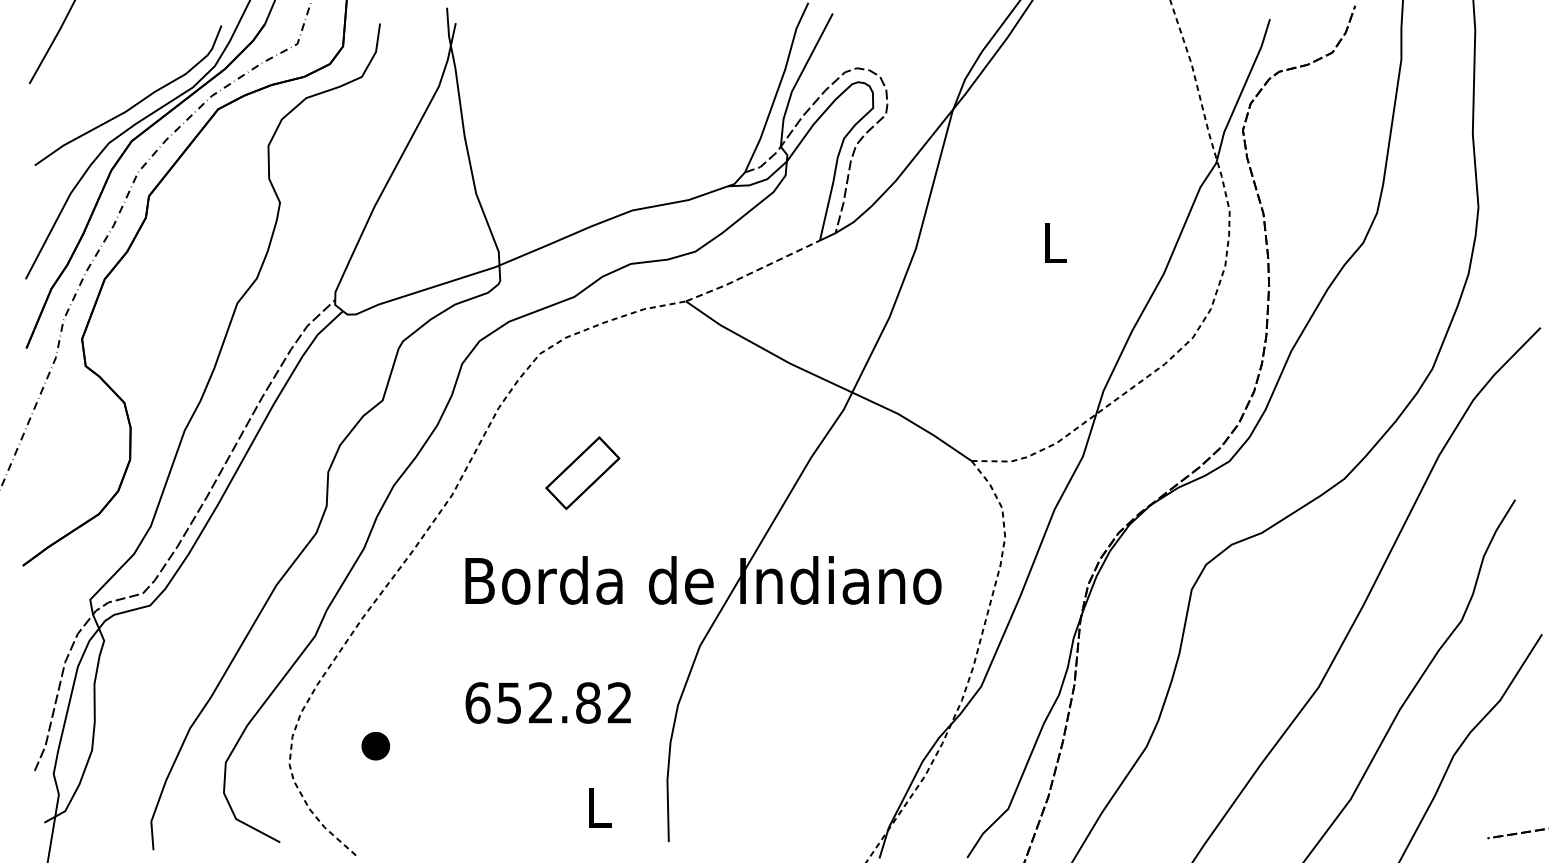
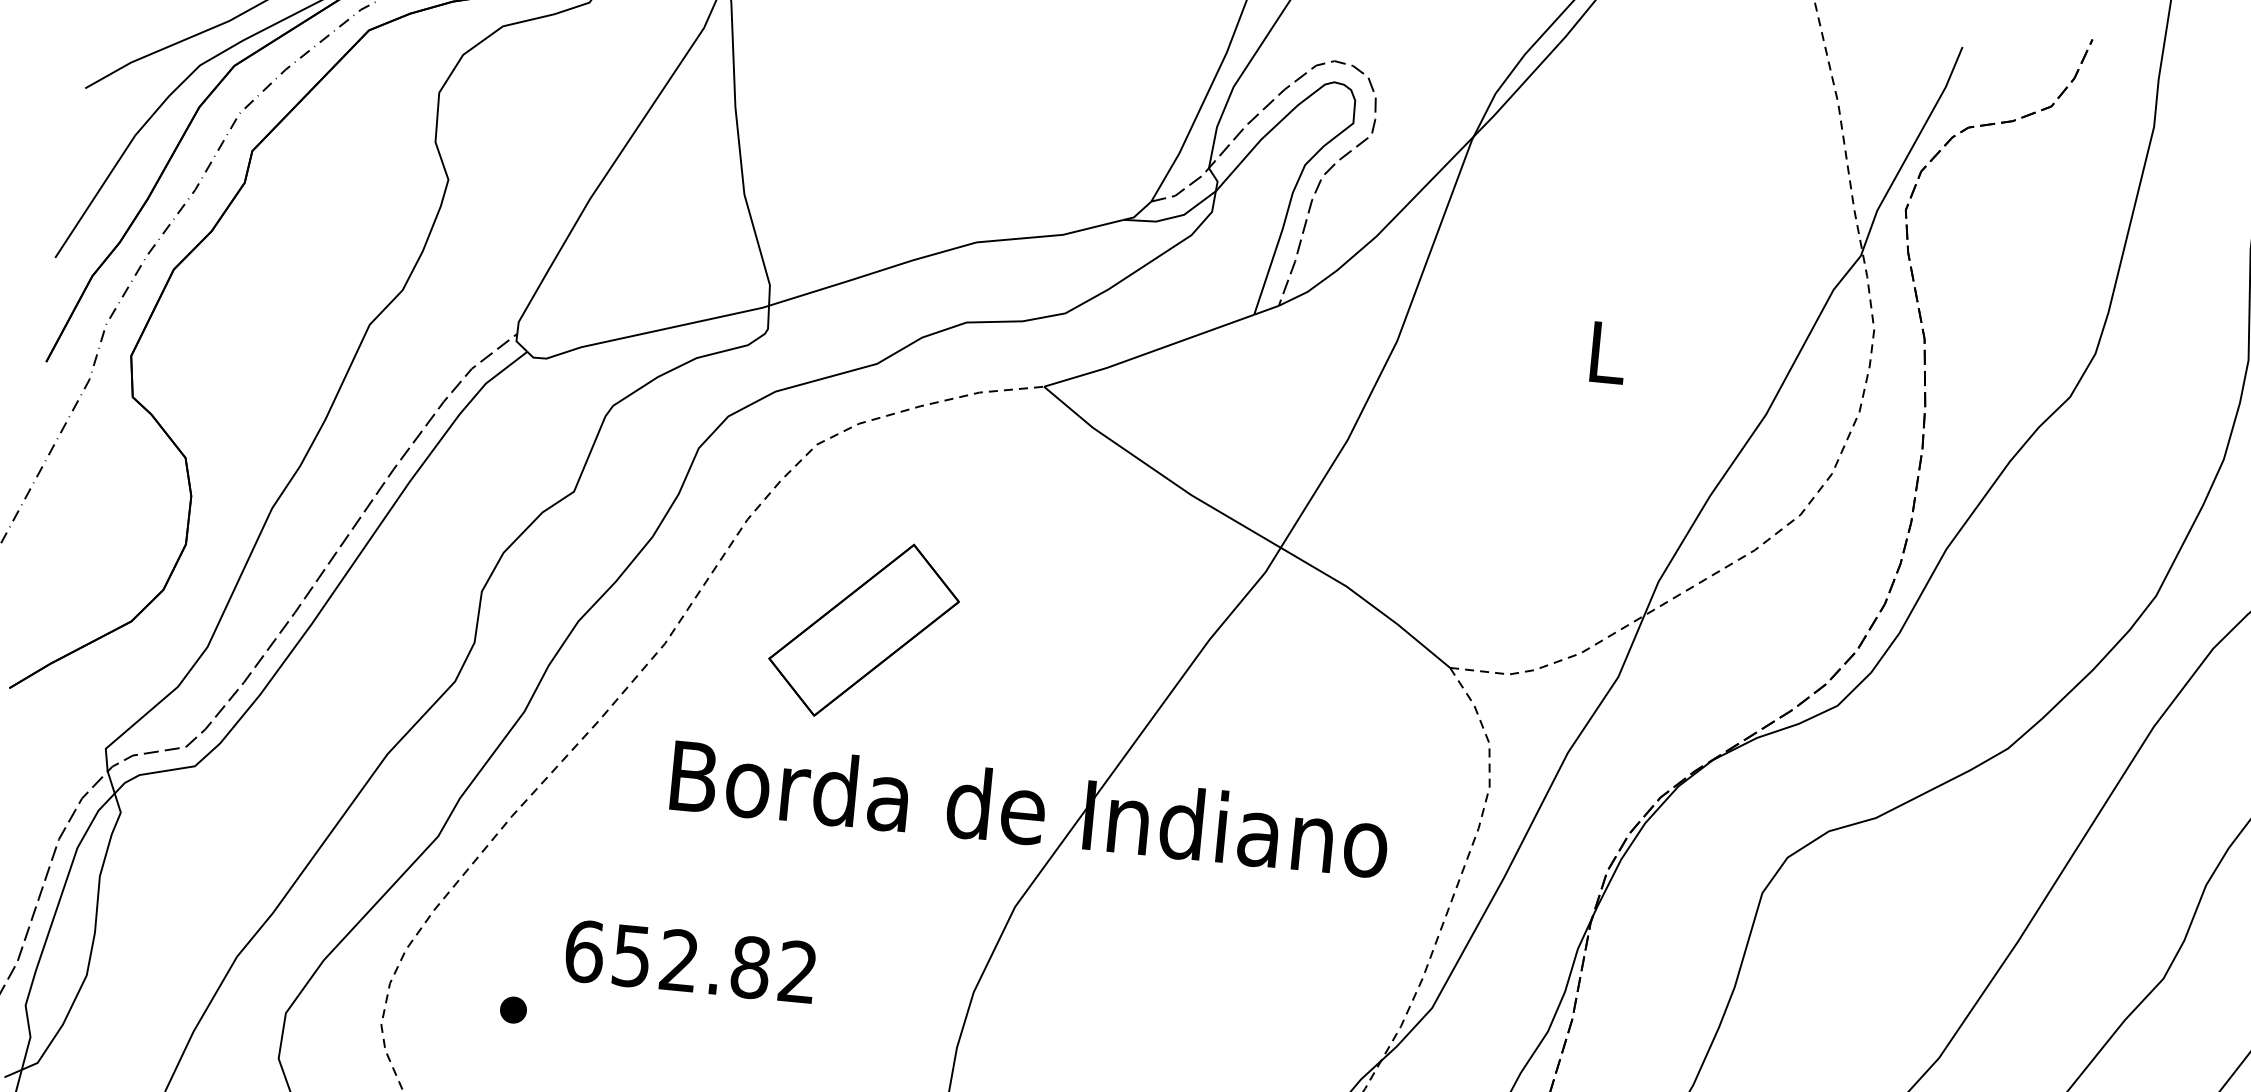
line: (753, 272) -> (1149, 353), dashed -> solid
part: (582, 472) -> (863, 628), size x1.67
text: (547, 702) -> (689, 960), moved
part: (375, 745) -> (513, 1009), size x0.62

